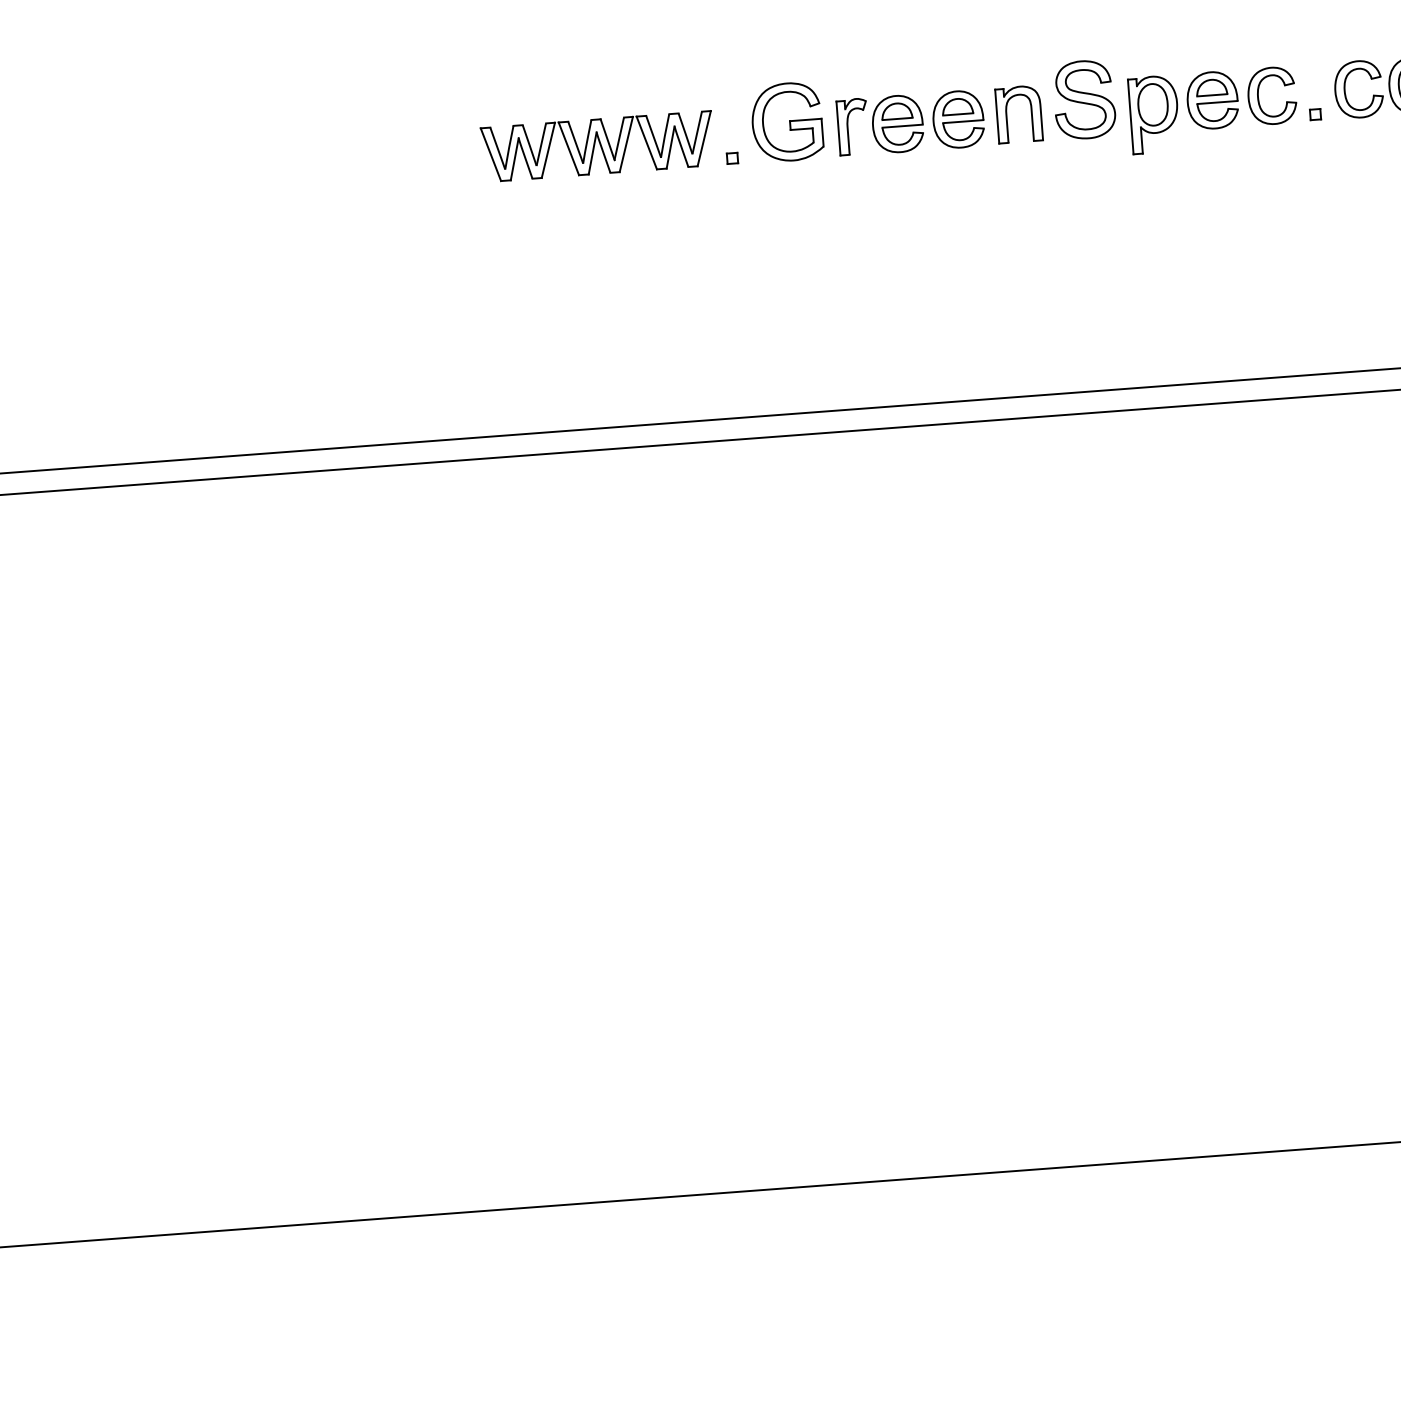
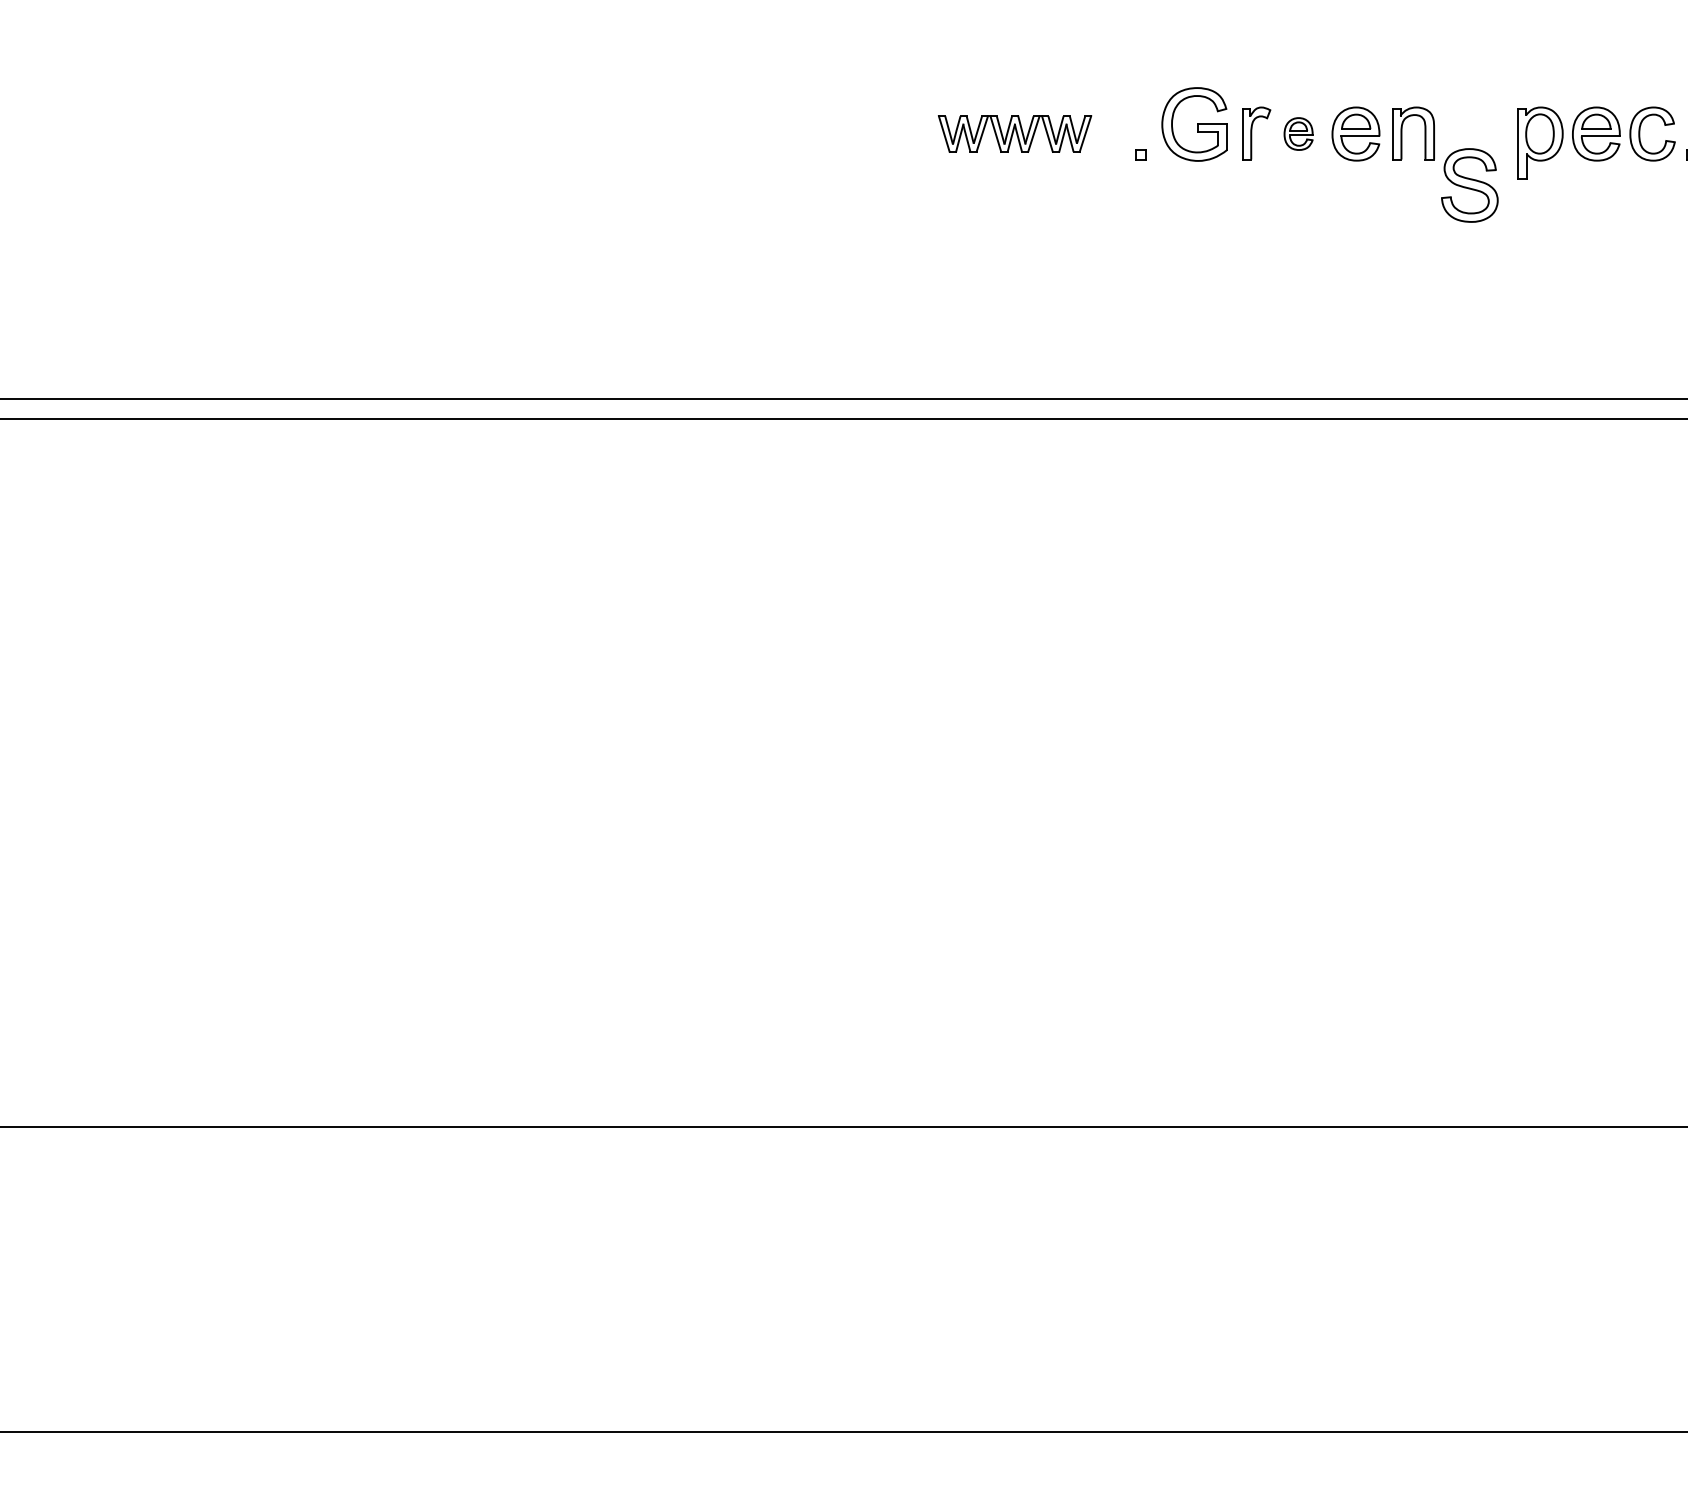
part: (1084, 99) -> (1469, 185), moved
part: (897, 123) -> (1298, 133), size x0.6
part: (597, 146) -> (1014, 133), size x0.7

